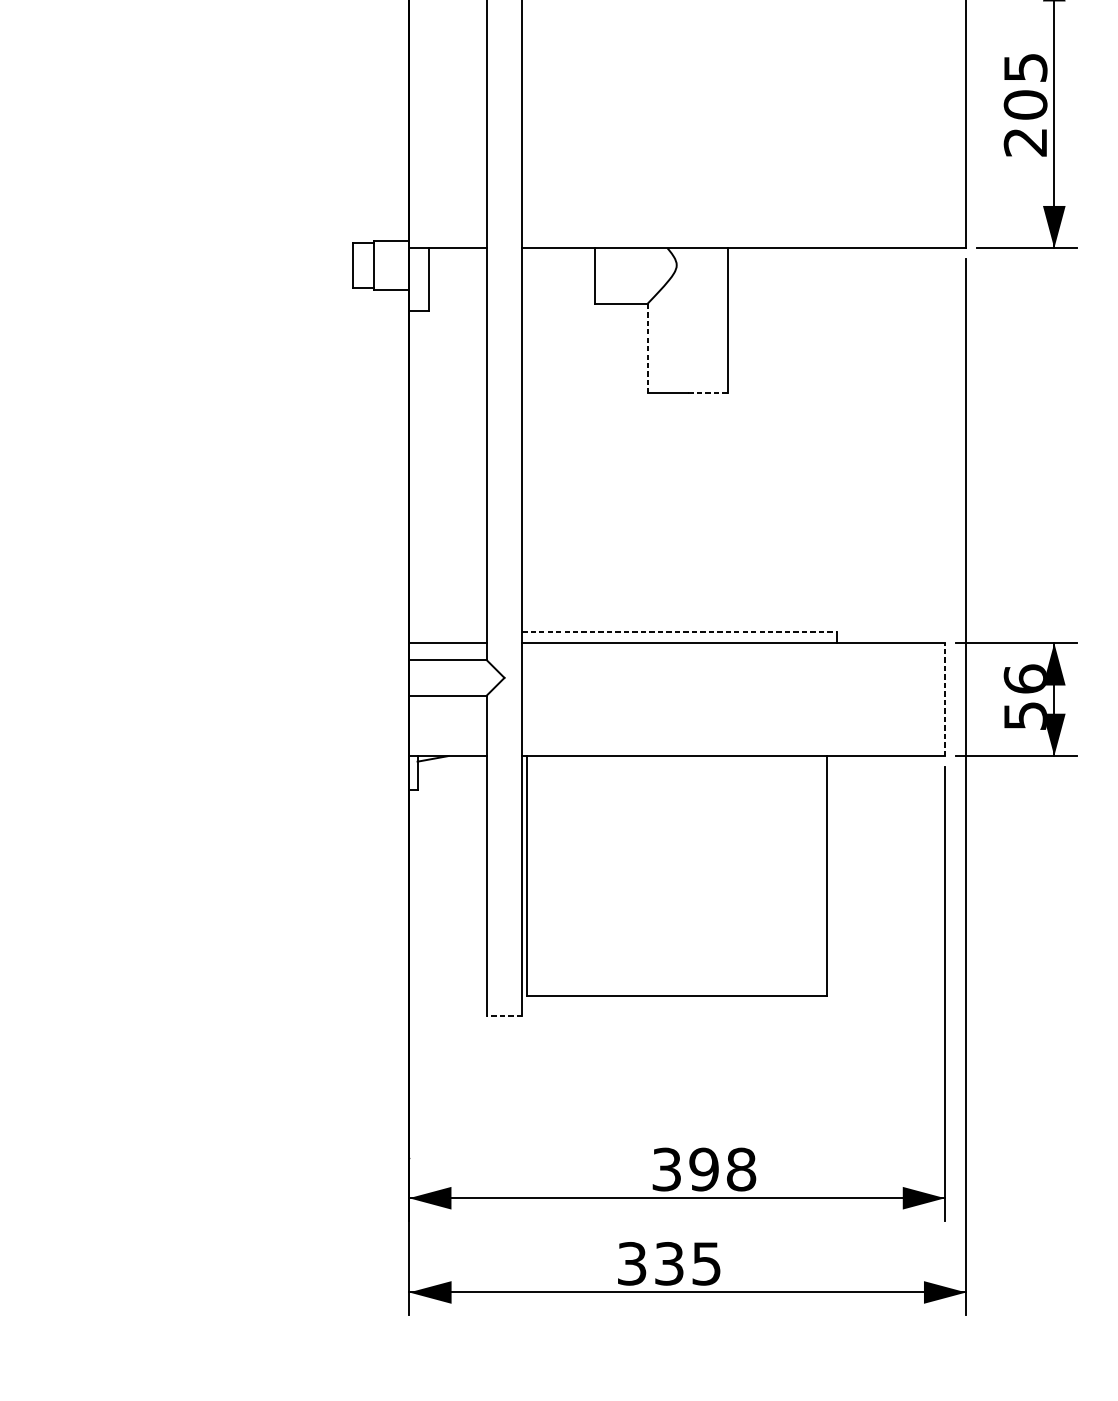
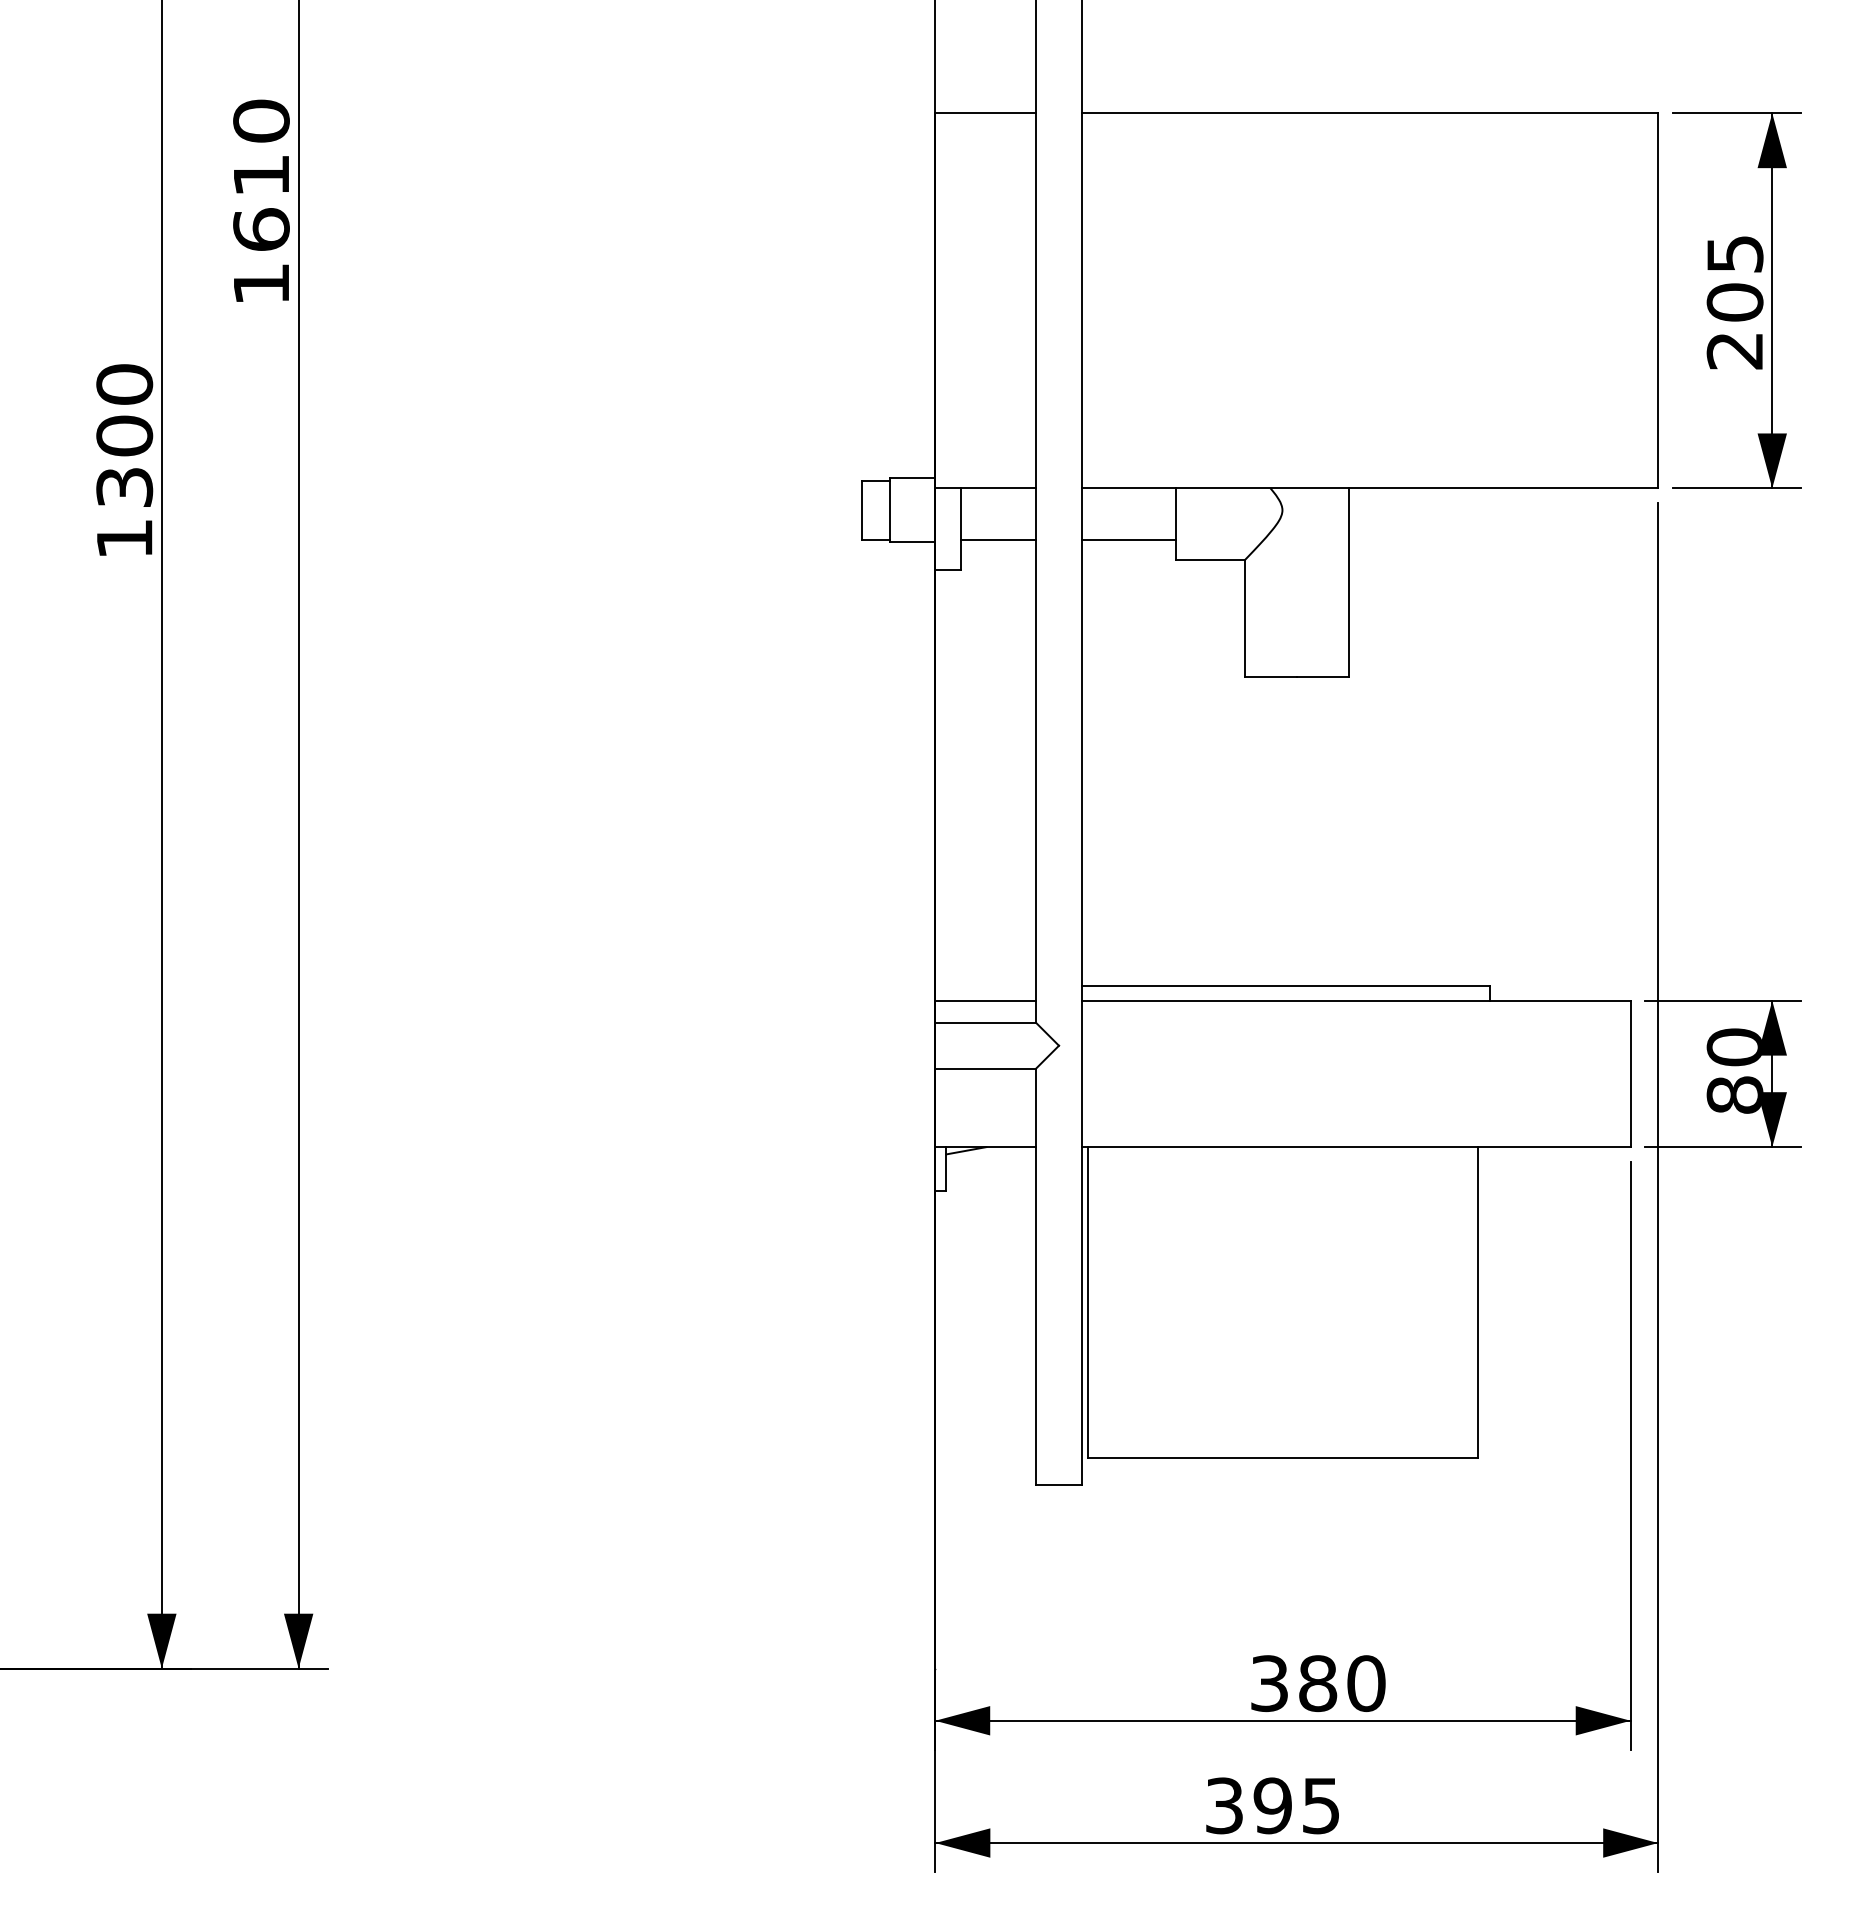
line: (457, 287) -> (998, 539), added
line: (558, 287) -> (1128, 539), added
line: (647, 348) -> (1244, 618), dashed -> solid
line: (707, 393) -> (1322, 676), dashed -> solid
line: (679, 632) -> (1285, 986), dashed -> solid
text: (1025, 696) -> (1734, 1070), 56 -> 80
line: (945, 699) -> (1630, 1073), dashed -> solid
line: (504, 1016) -> (1058, 1484), dashed -> solid
text: (722, 1169) -> (1341, 1683), 398 -> 380
text: (669, 1263) -> (1272, 1805), 335 -> 395

